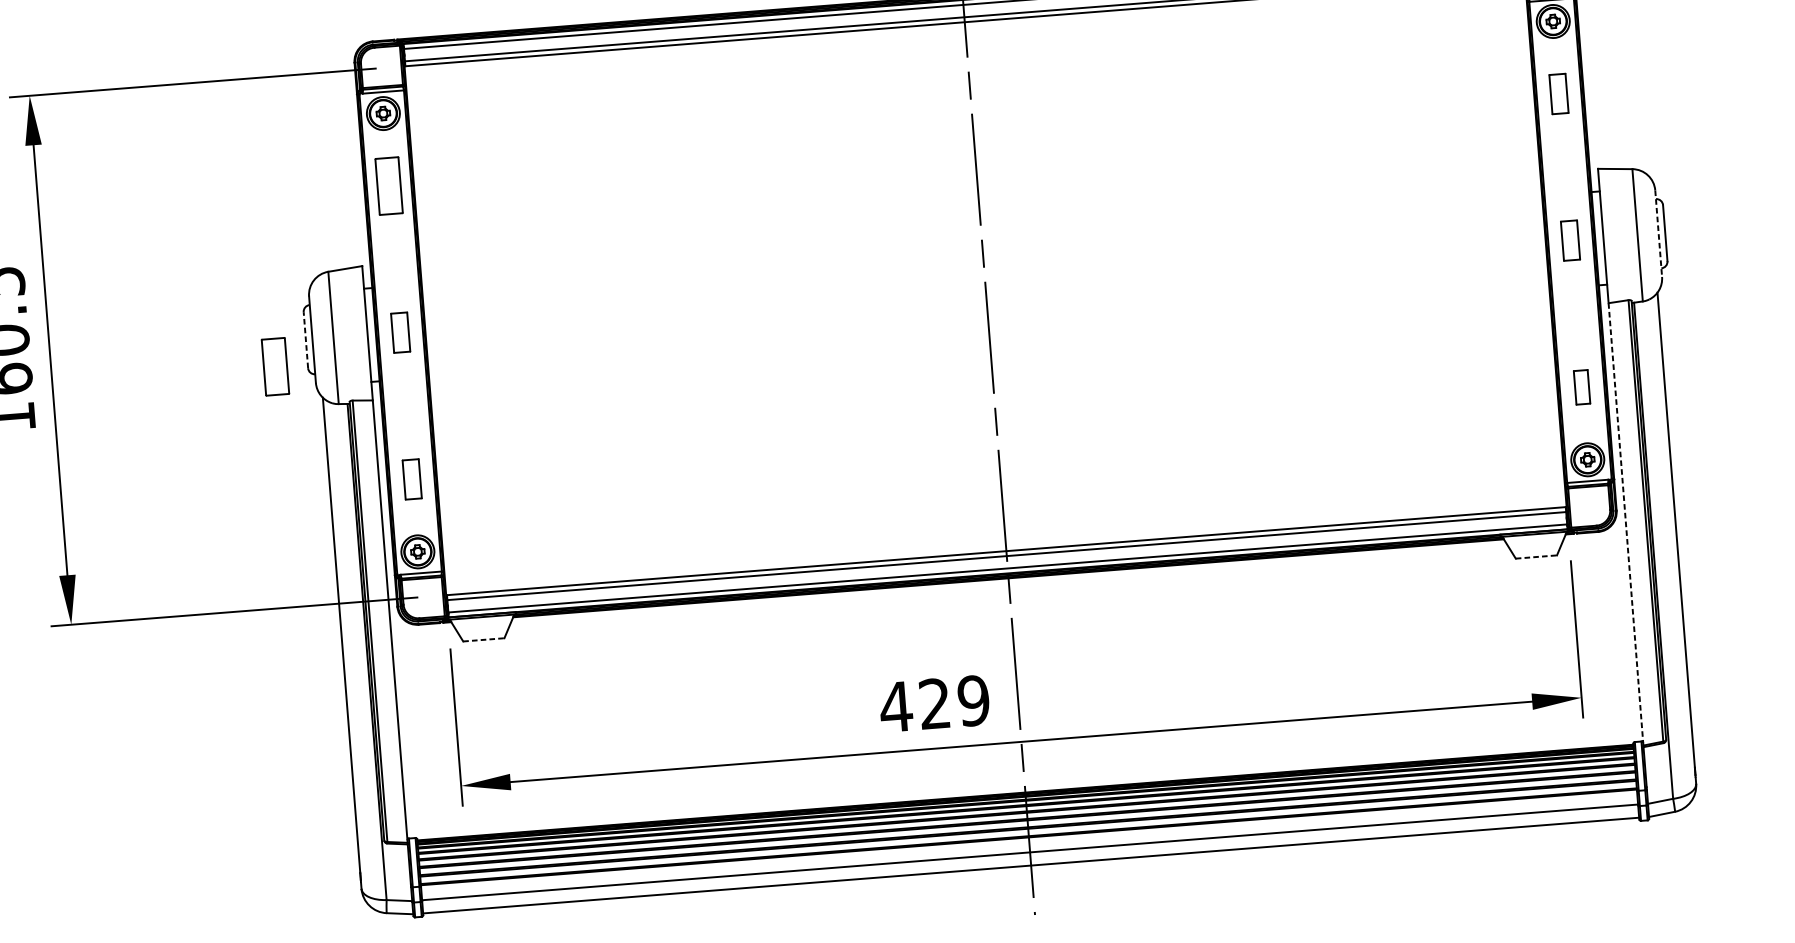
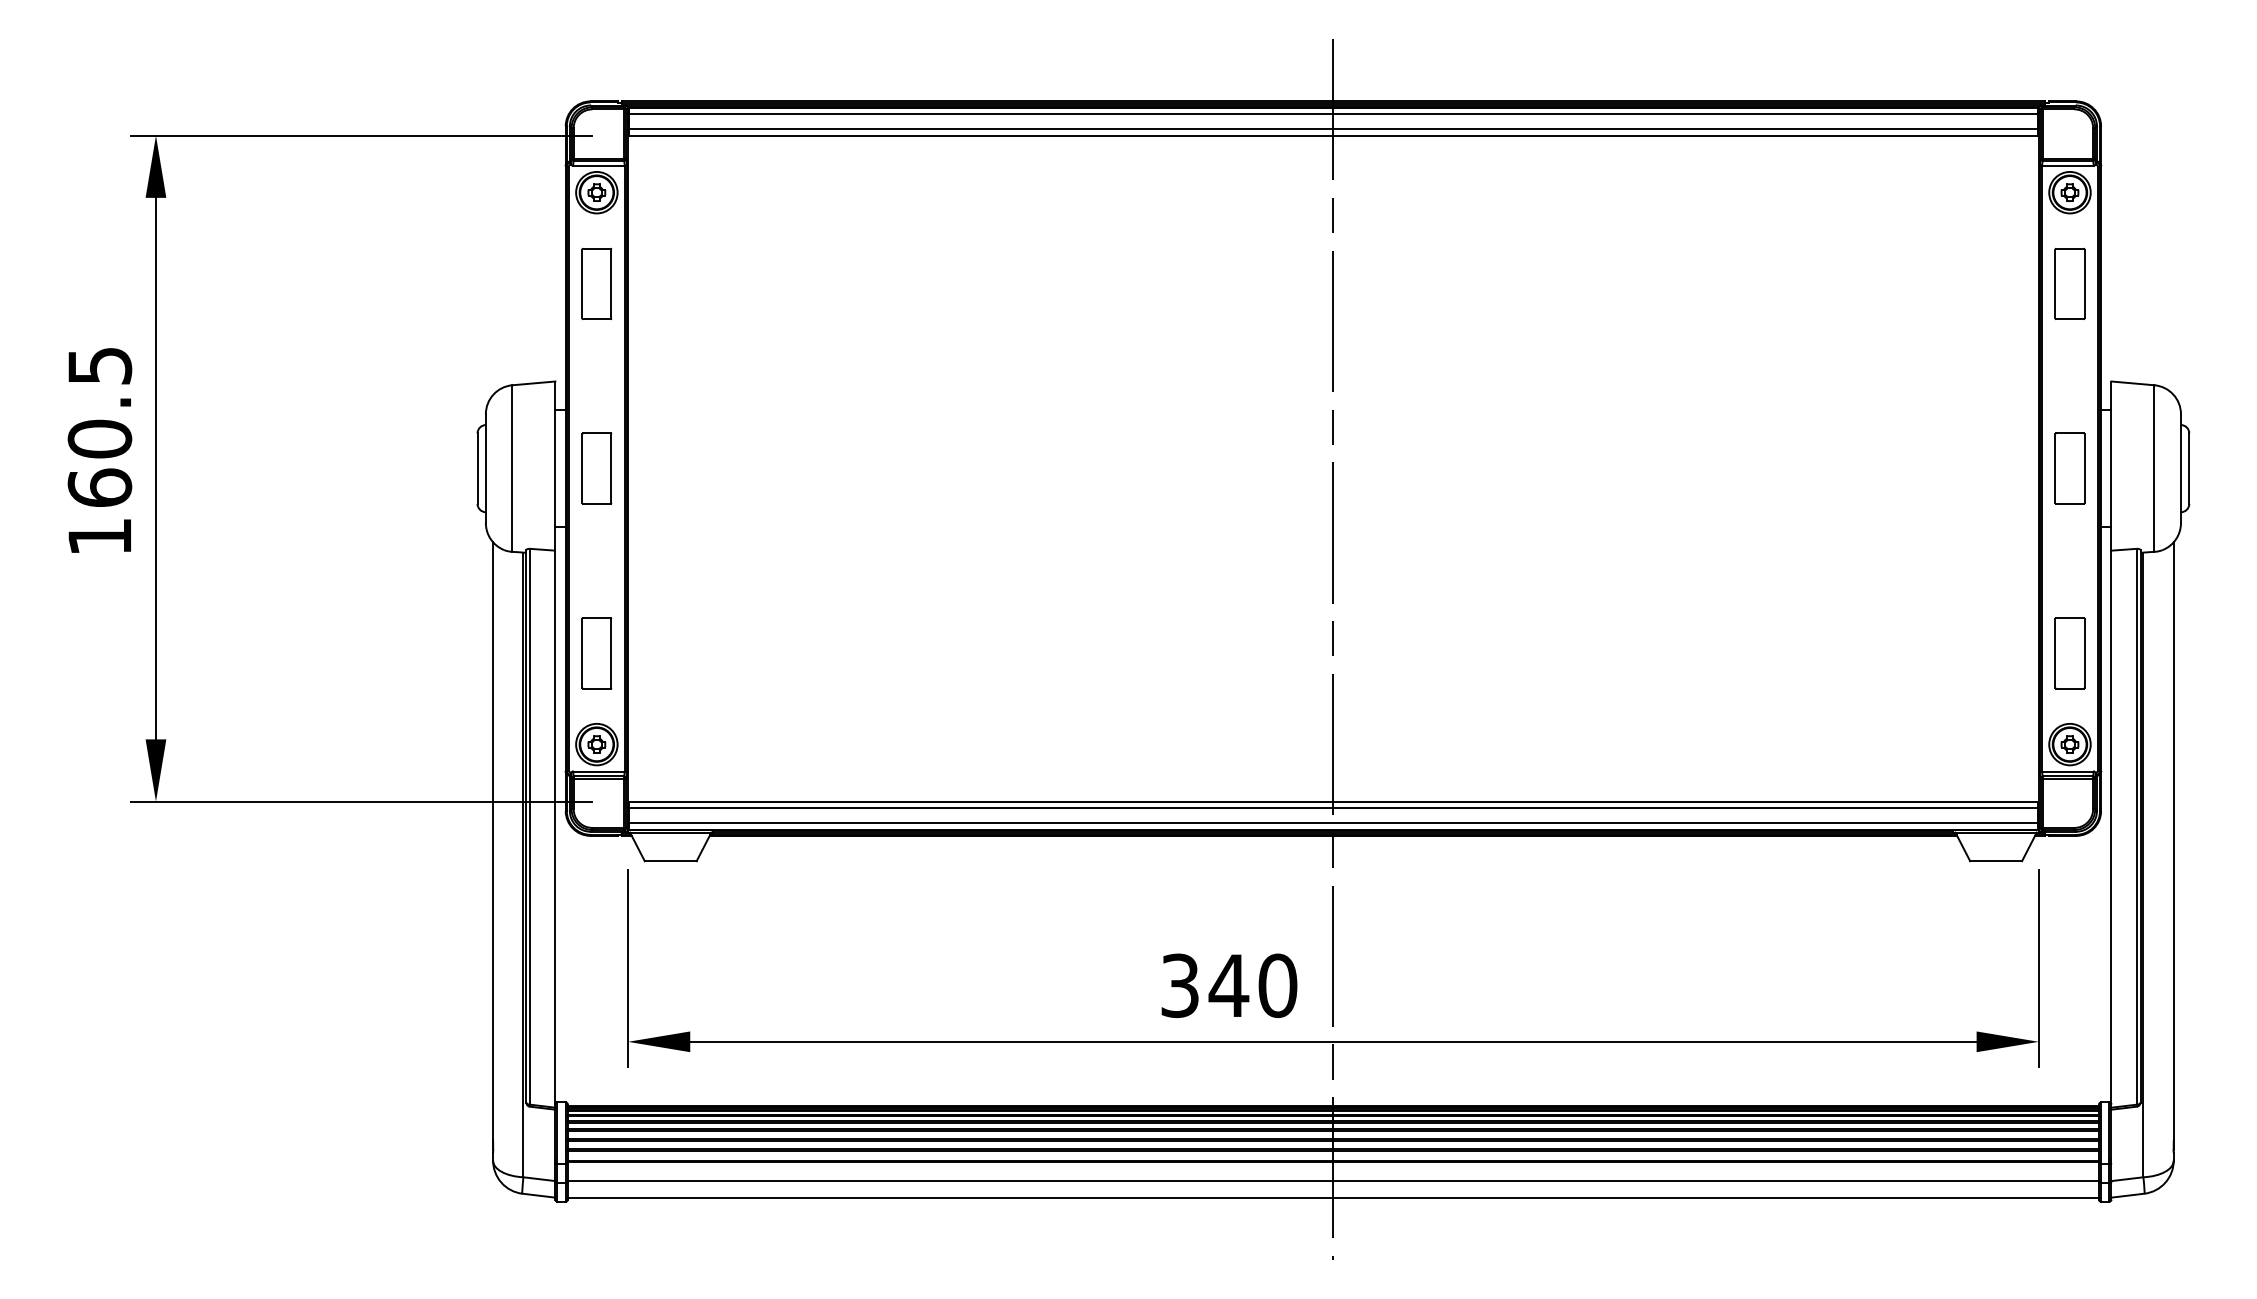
part: (1558, 93) -> (2069, 283), size x1.43
line: (1658, 234) -> (2180, 469), dashed -> solid
part: (1570, 240) -> (2069, 468), size x1.43
part: (400, 332) -> (596, 468), size x1.43
line: (305, 340) -> (477, 468), dashed -> solid
part: (275, 366) -> (436, 498), removed
part: (1581, 387) -> (2069, 653), size x1.67
part: (411, 479) -> (596, 653), size x1.43
line: (1626, 524) -> (2111, 829), dashed -> solid
line: (1536, 557) -> (1996, 861), dashed -> solid
line: (483, 640) -> (670, 861), dashed -> solid
text: (934, 703) -> (1228, 985), 429 -> 340

